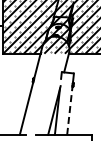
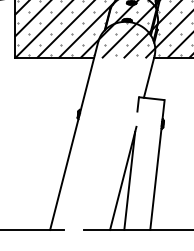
line: (69, 110) -> (155, 178), dashed -> solid

